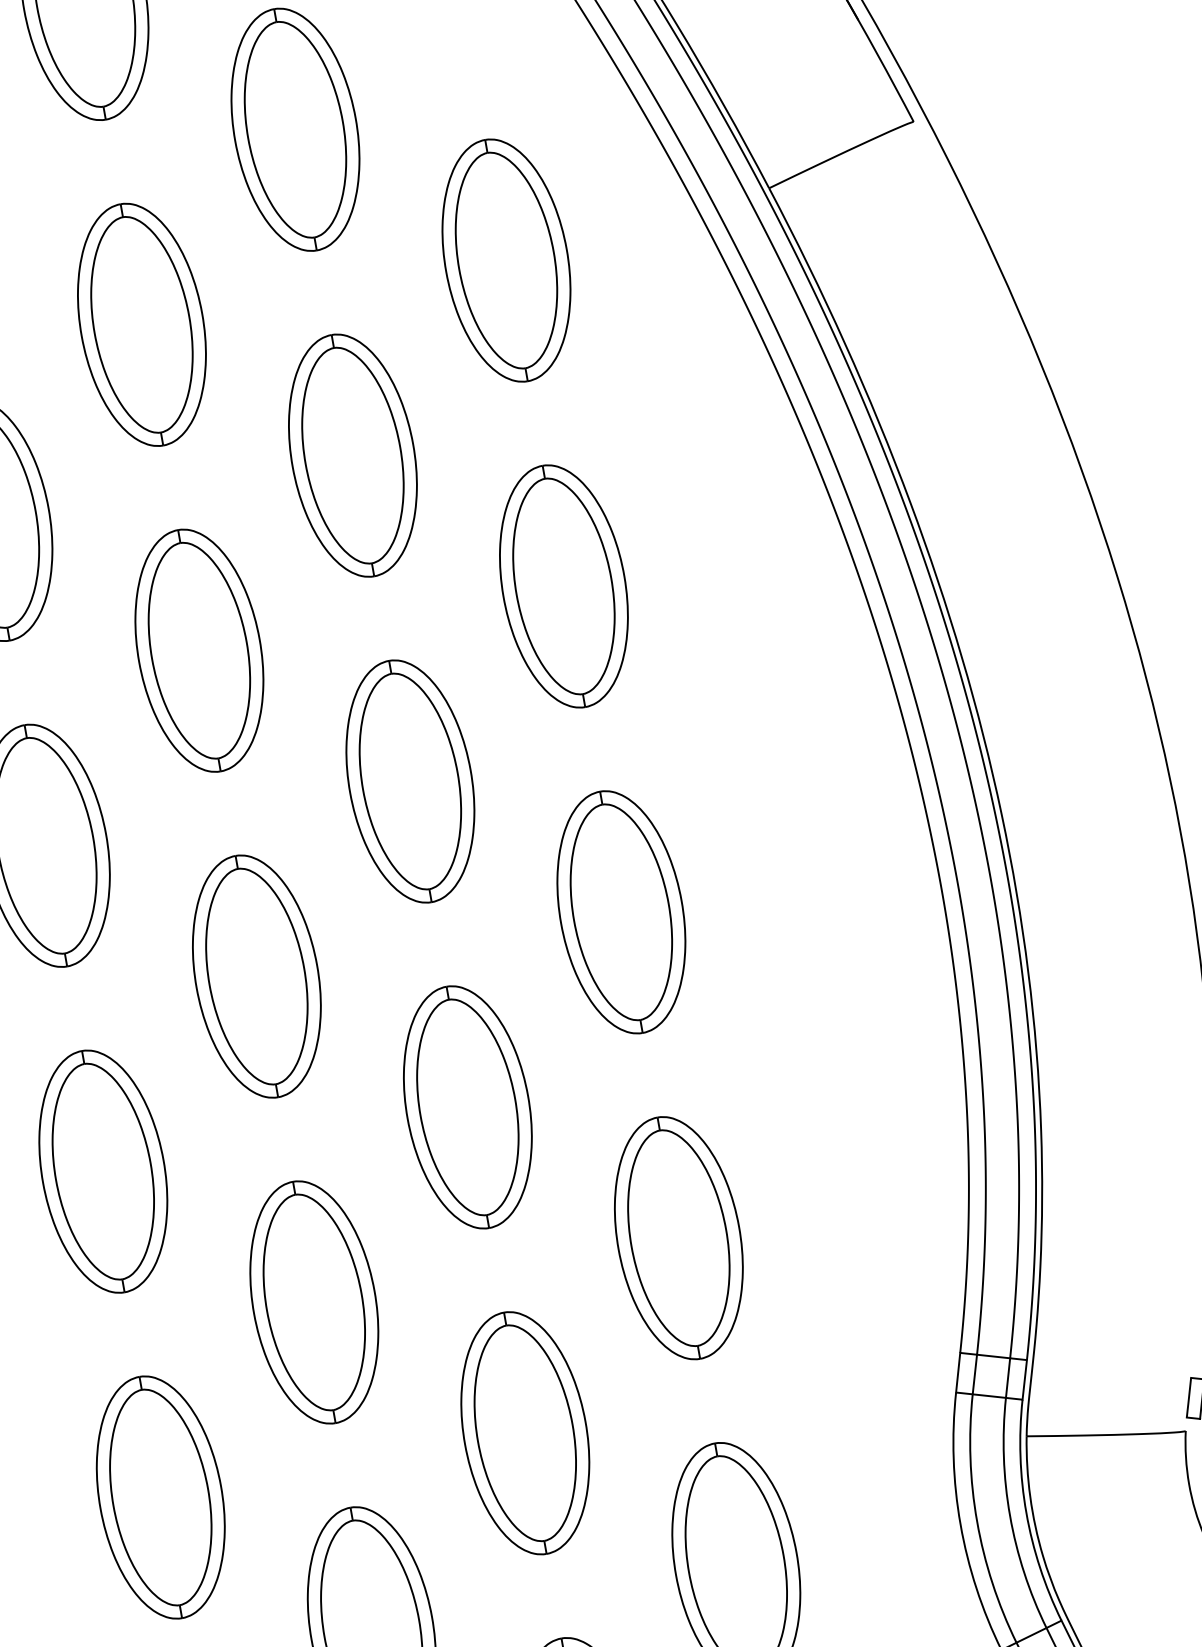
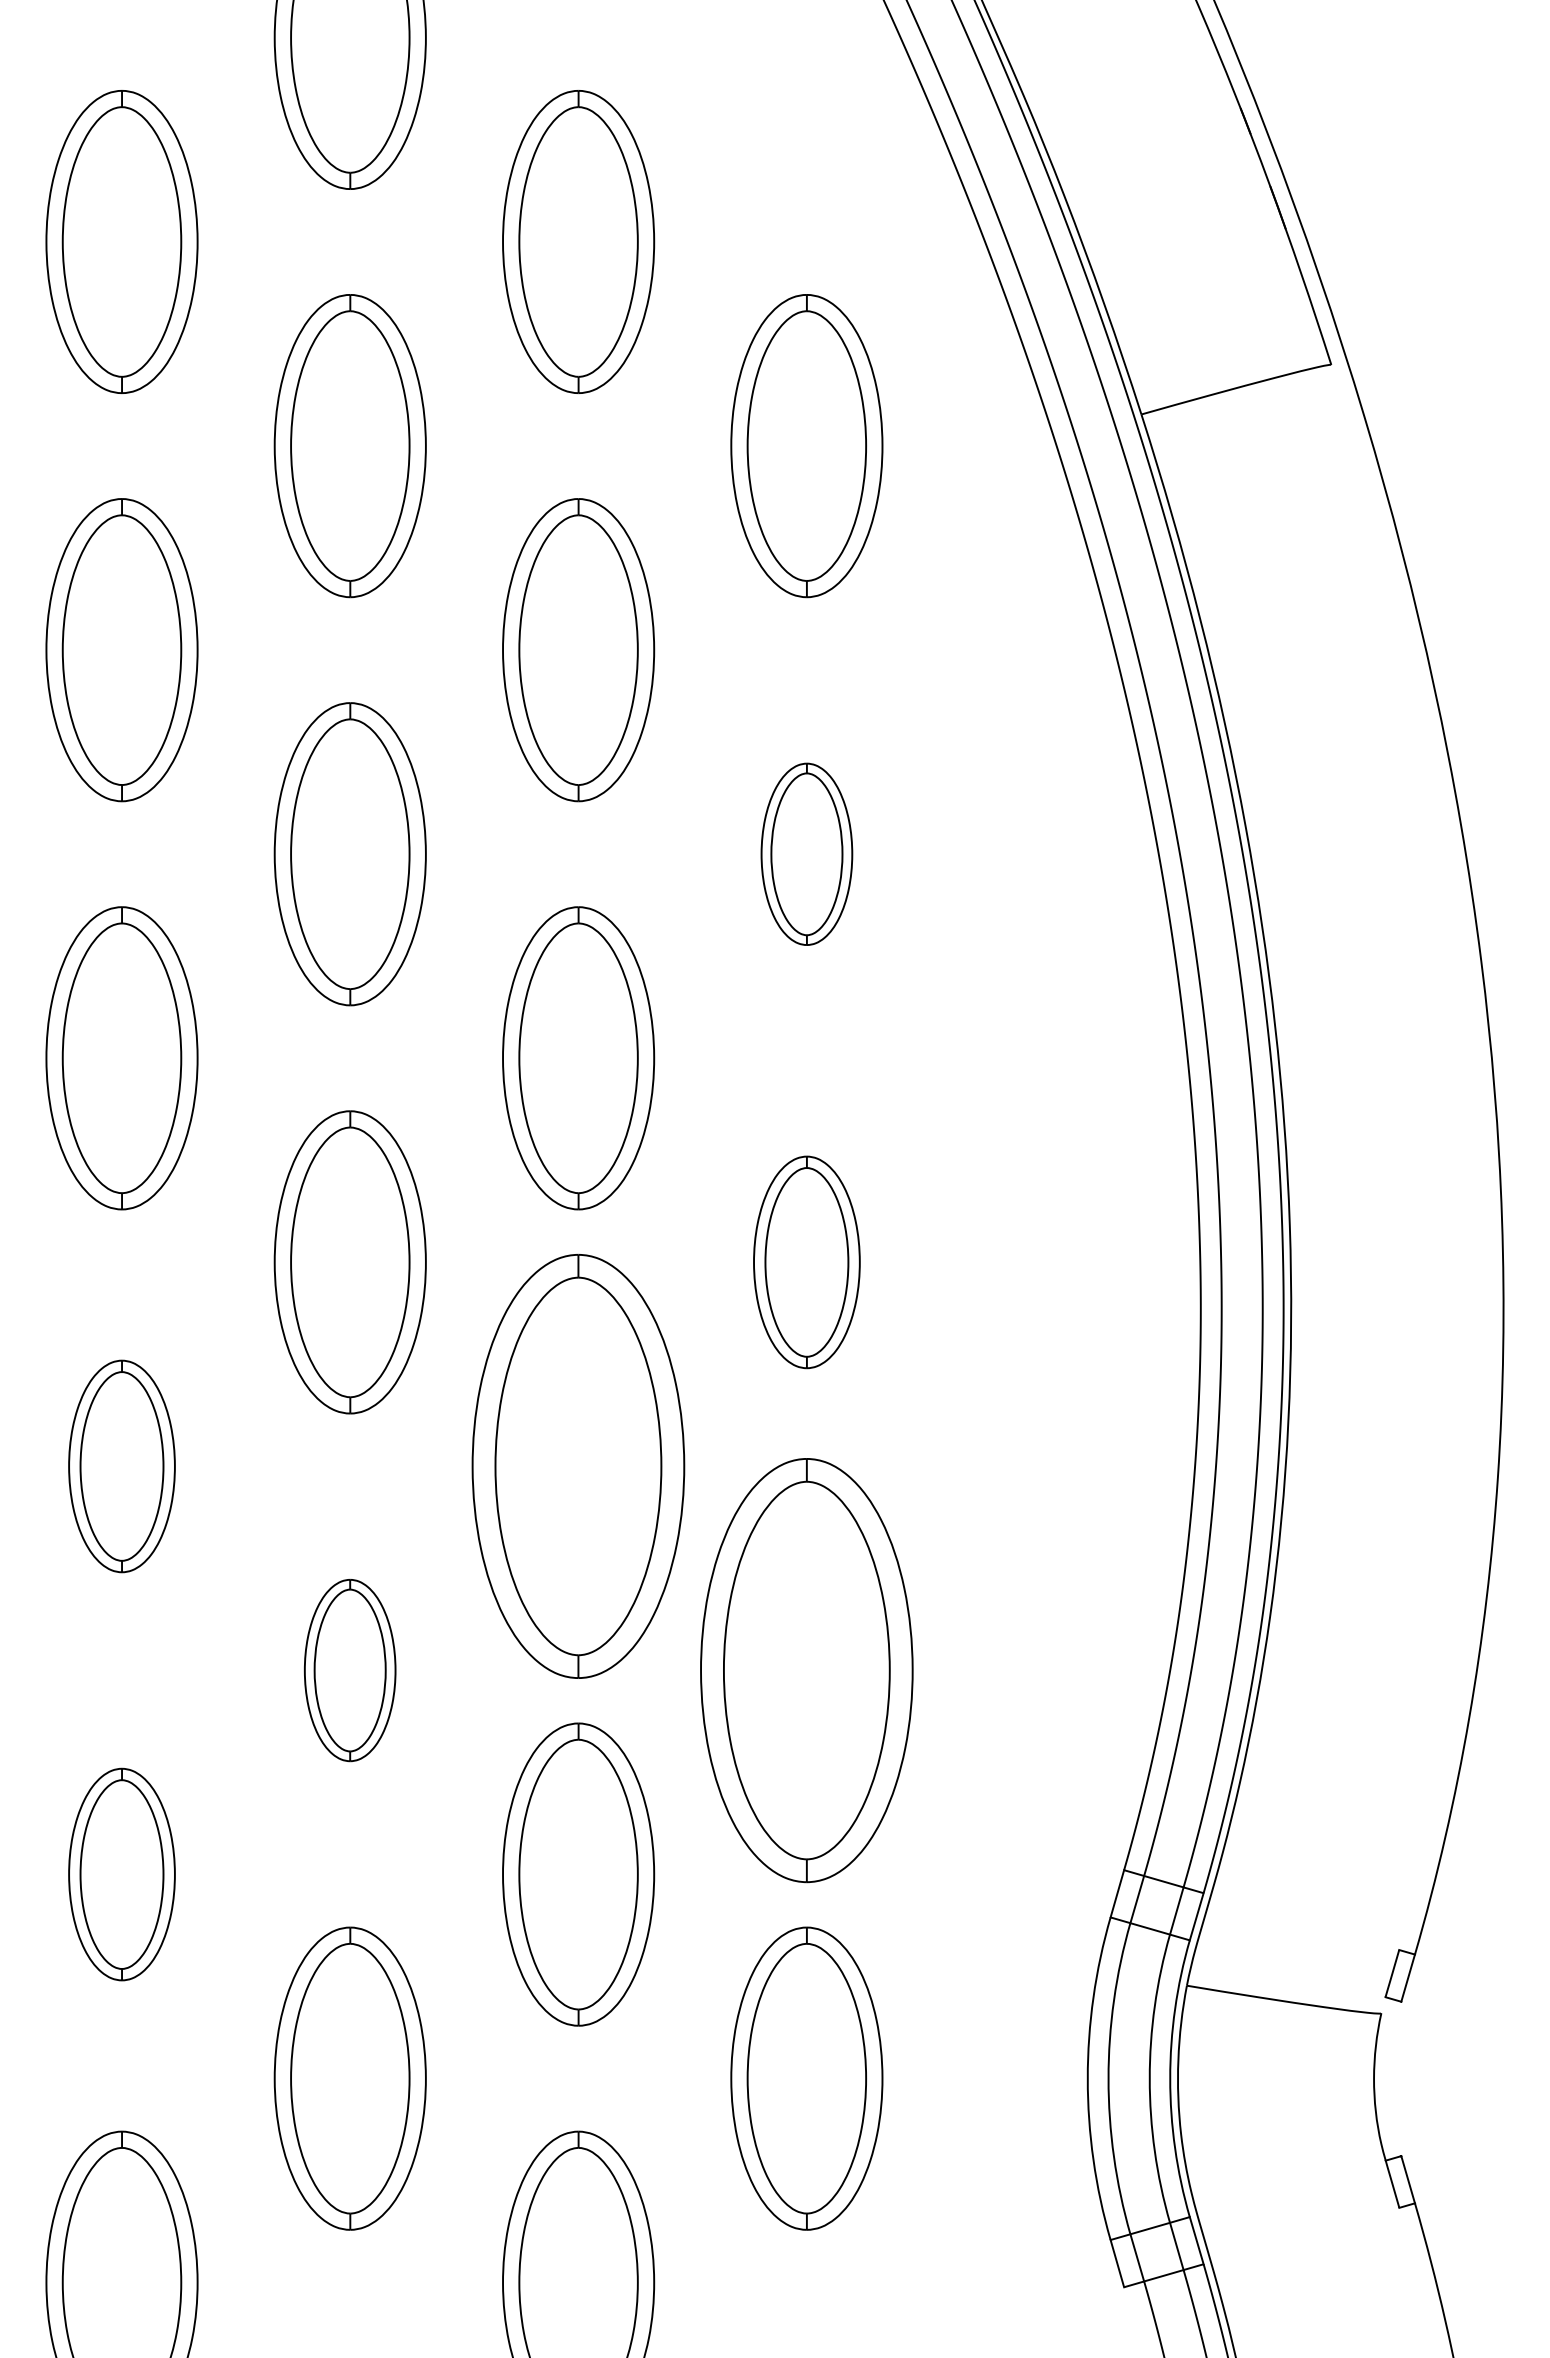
part: (563, 586) -> (806, 854), size x0.6
part: (621, 912) -> (806, 1262), size x0.7
part: (467, 1107) -> (578, 1466), size x1.4
part: (102, 1171) -> (121, 1466), size x0.7
part: (678, 1238) -> (806, 1670), size x1.4
part: (313, 1302) -> (349, 1670), size x0.6
part: (160, 1497) -> (121, 1874), size x0.7

